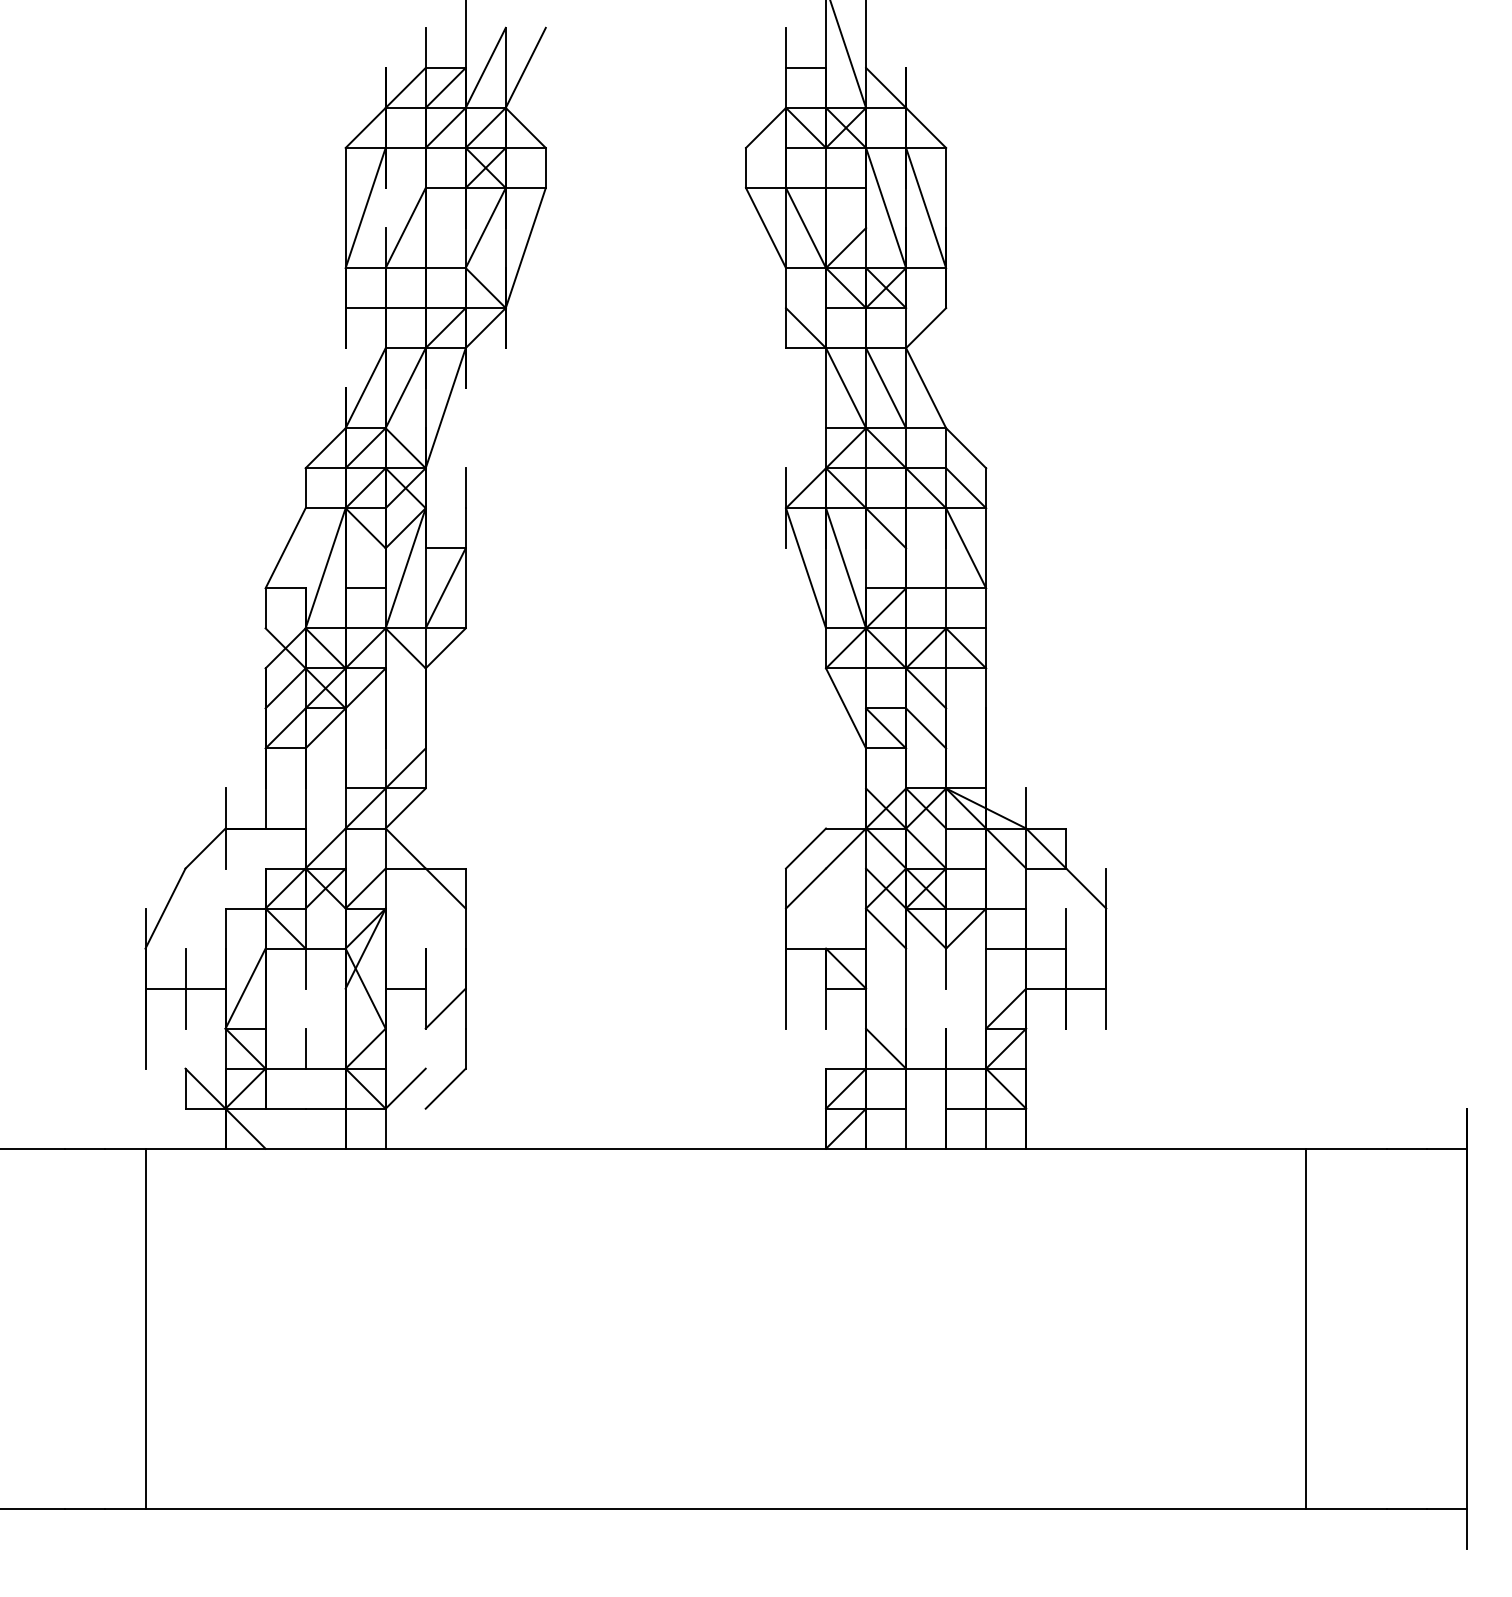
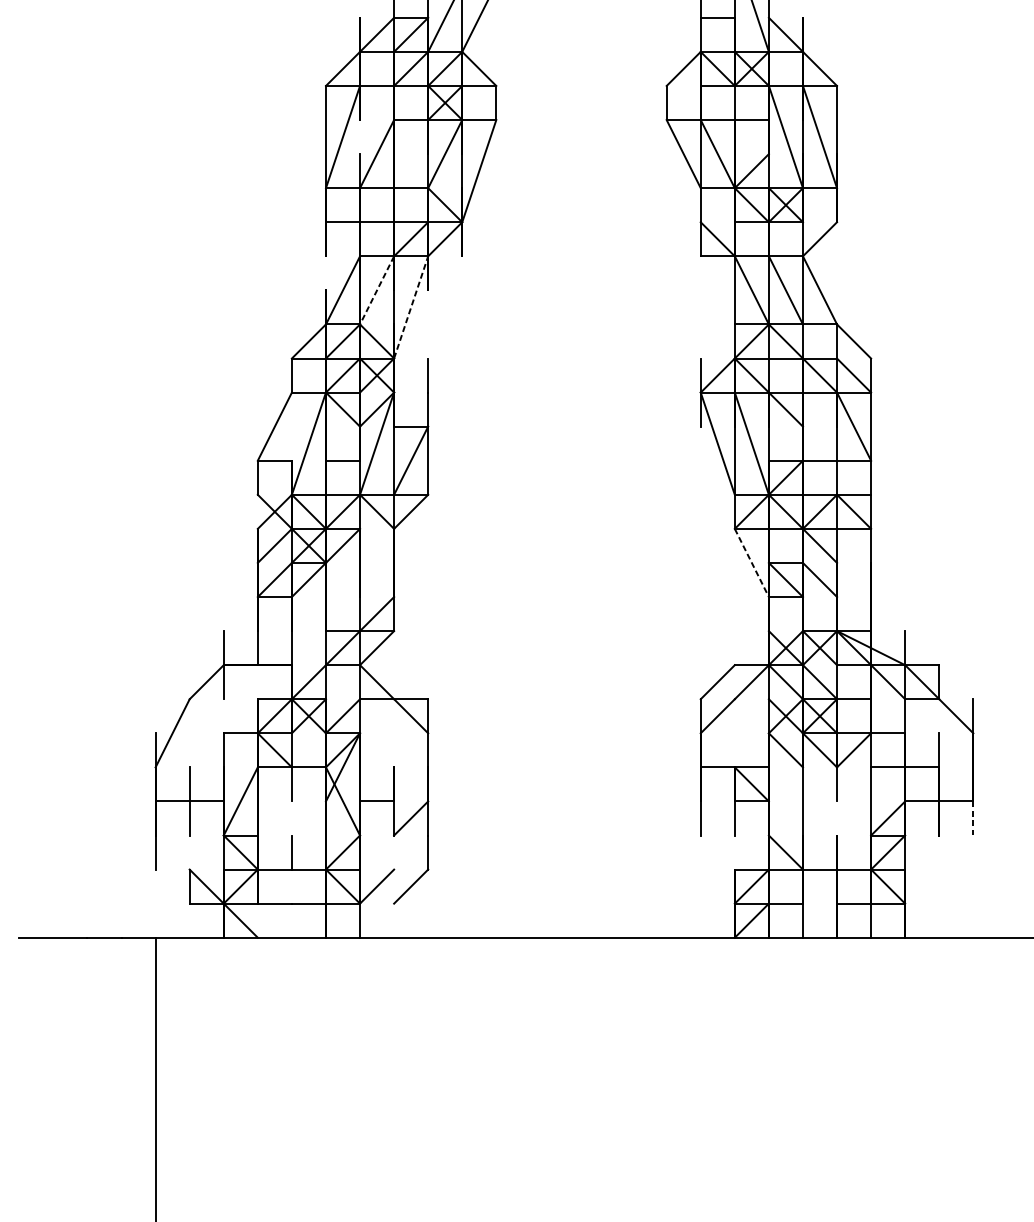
line: (405, 388) -> (376, 290), solid -> dashed
line: (445, 407) -> (410, 306), solid -> dashed
line: (846, 708) -> (752, 563), solid -> dashed
line: (1106, 1009) -> (973, 819), solid -> dashed

